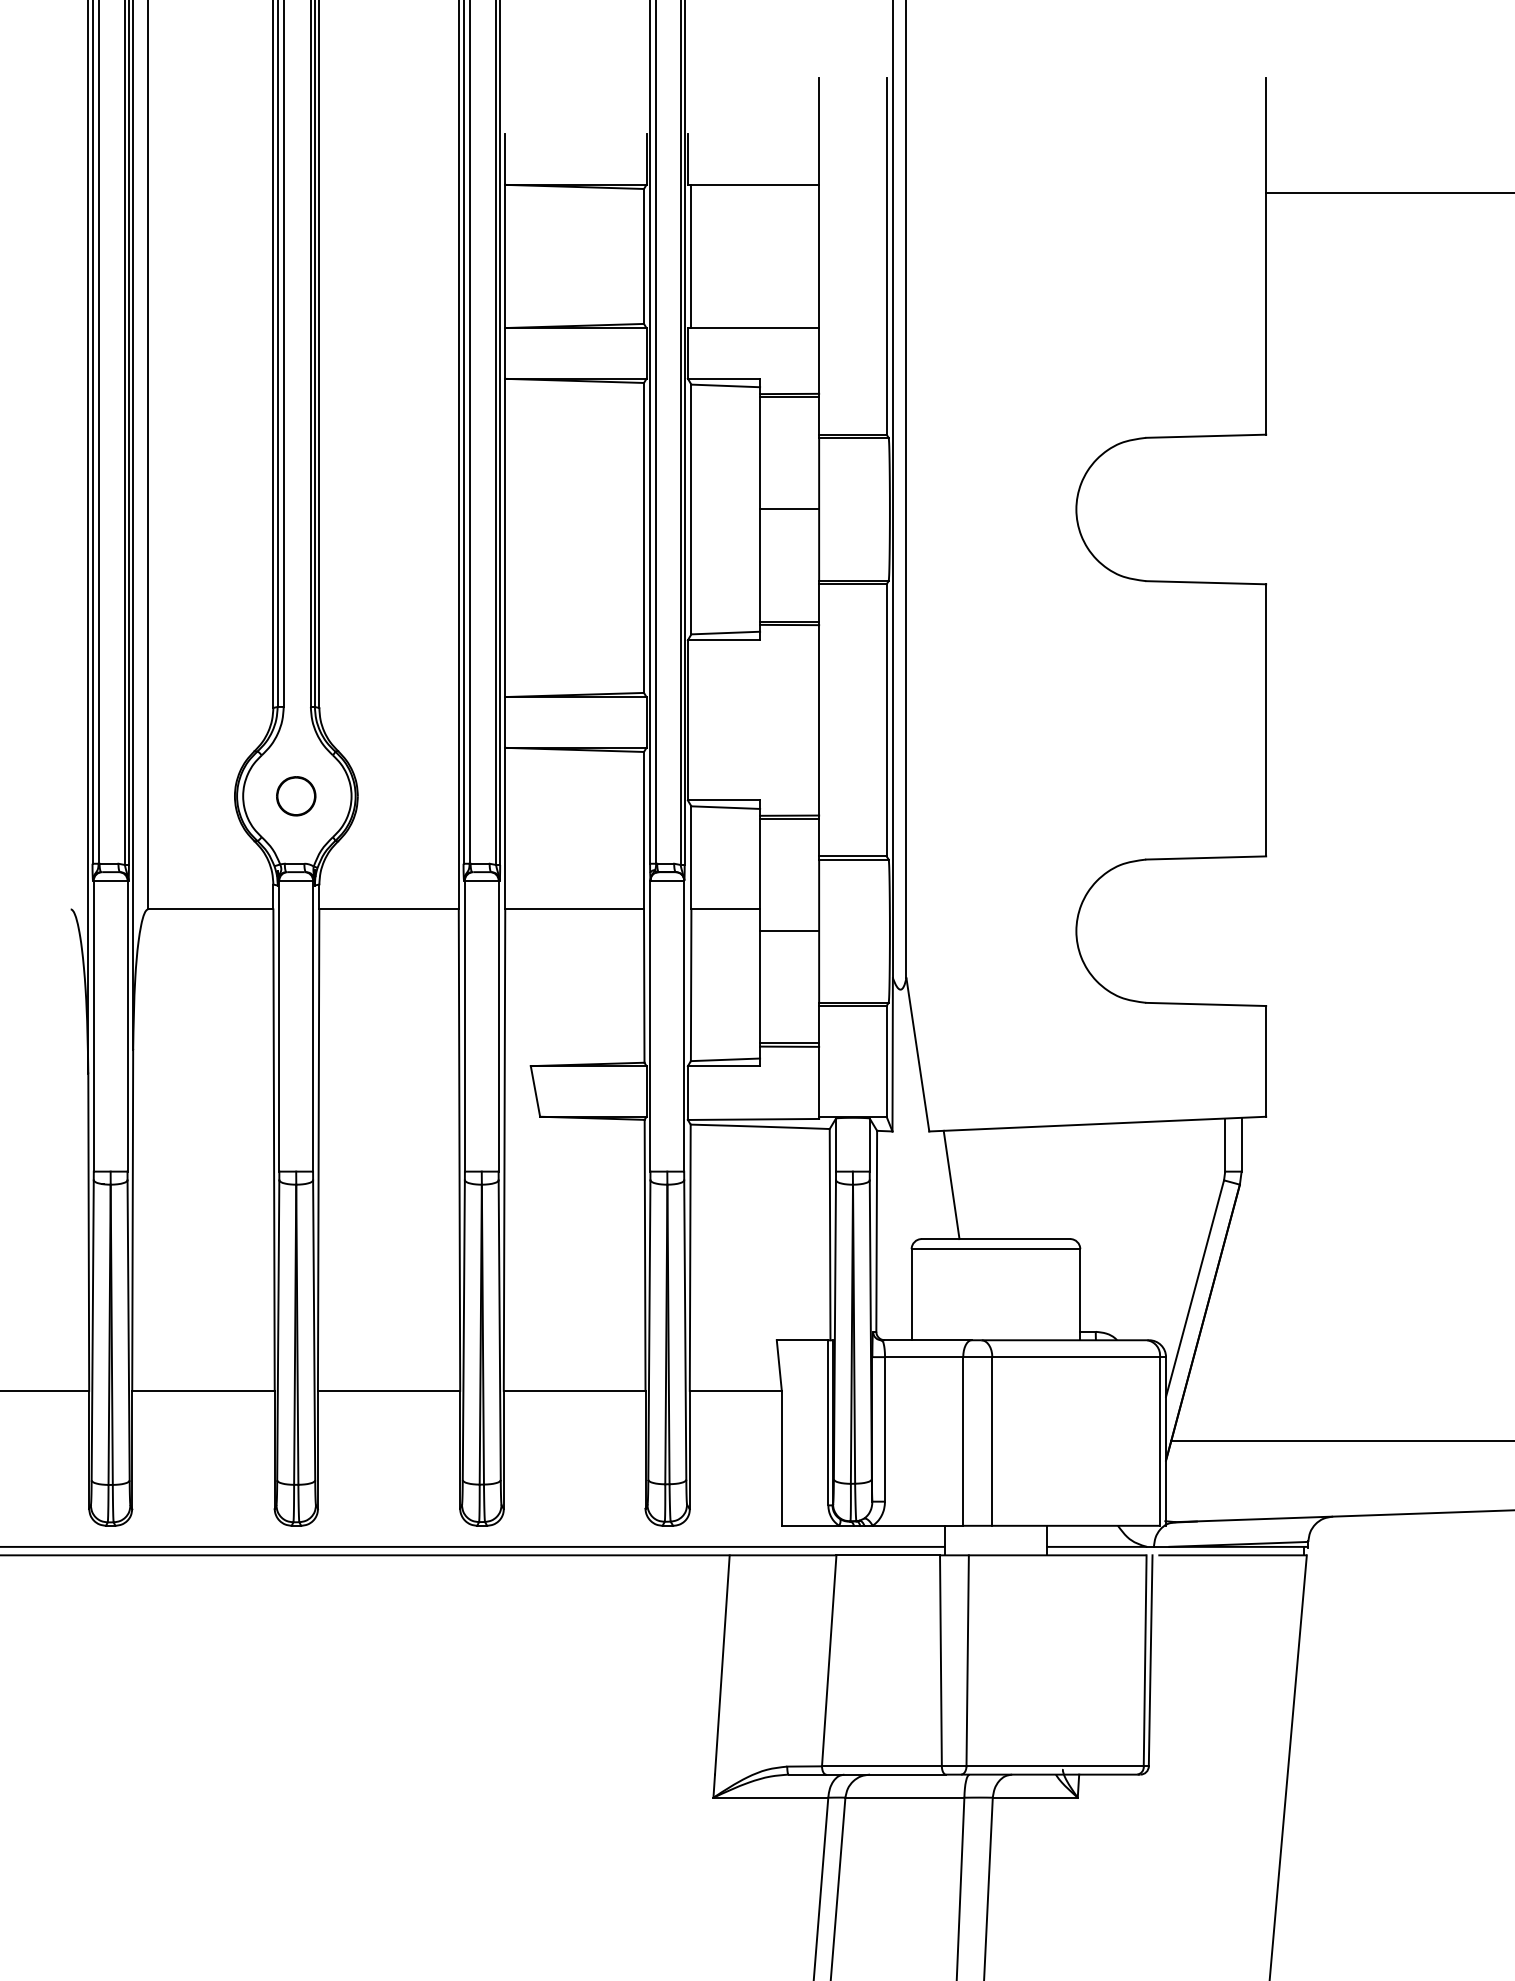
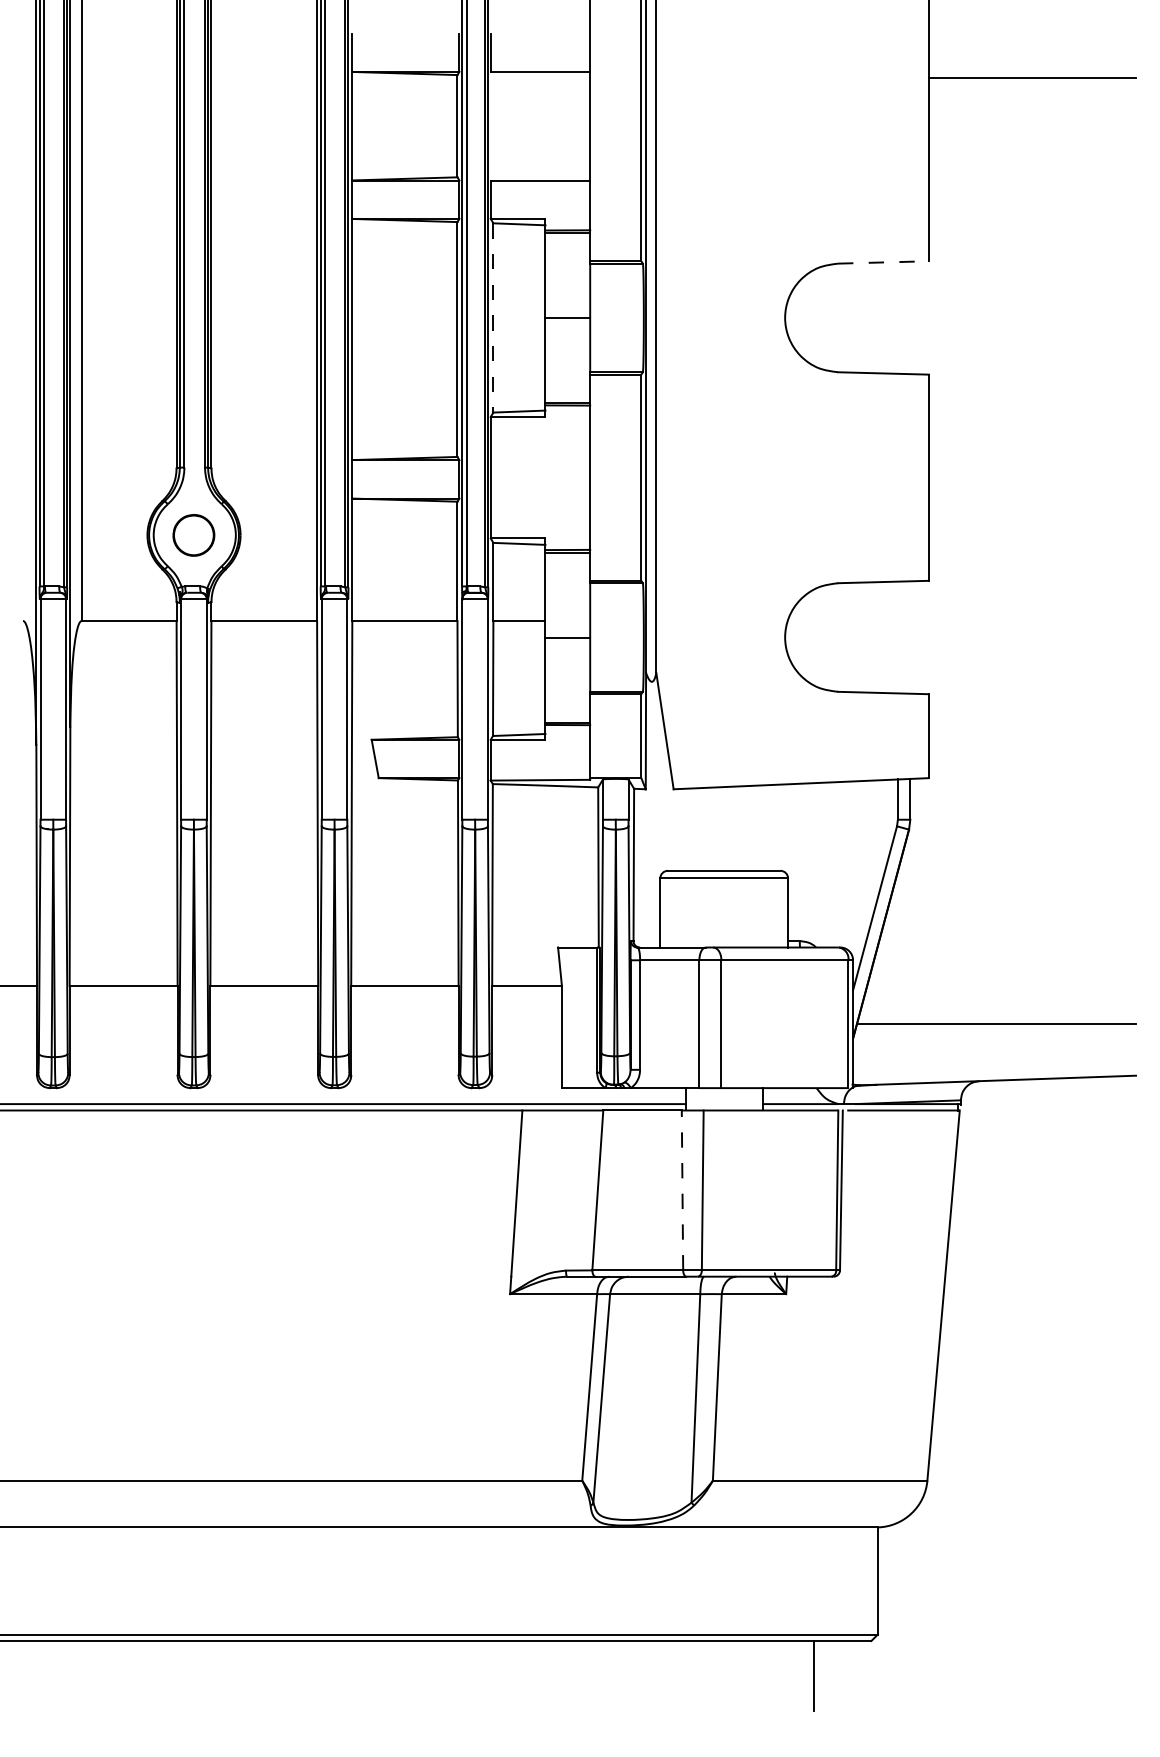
line: (691, 255) -> (493, 125), removed
line: (1206, 436) -> (883, 262), solid -> dashed
line: (691, 508) -> (493, 317), solid -> dashed
part: (295, 795) -> (193, 534), size x1.4
line: (951, 1184) -> (690, 829), removed
line: (940, 1660) -> (682, 1190), solid -> dashed

